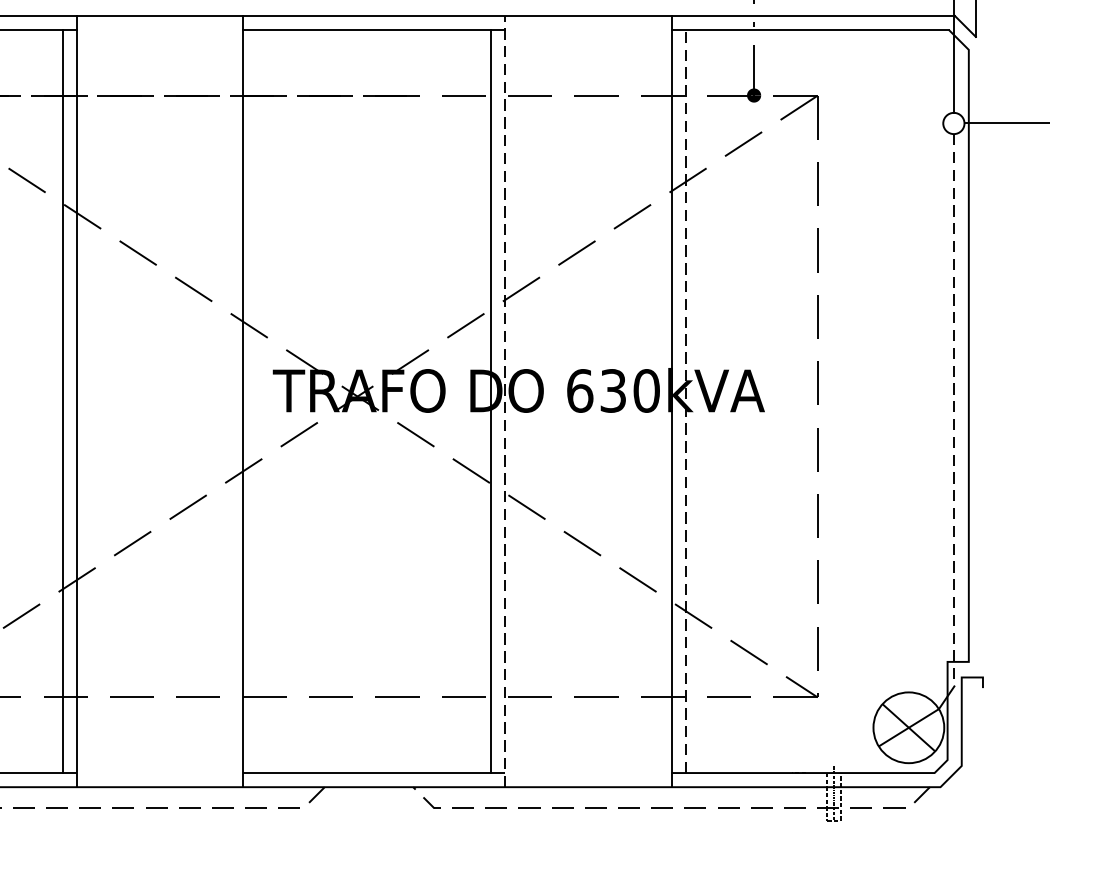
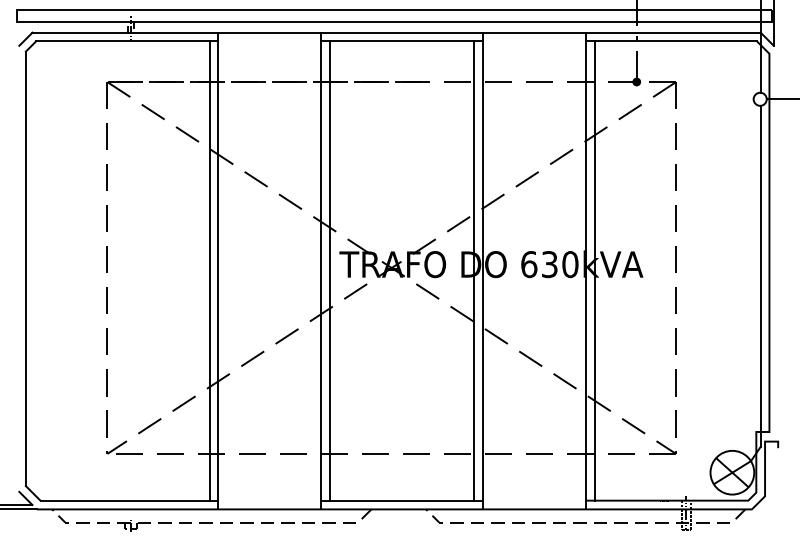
line: (256, 400) -> (329, 270), added
line: (504, 400) -> (482, 270), dashed -> solid
line: (685, 402) -> (594, 271), dashed -> solid
line: (954, 410) -> (760, 276), dashed -> solid

